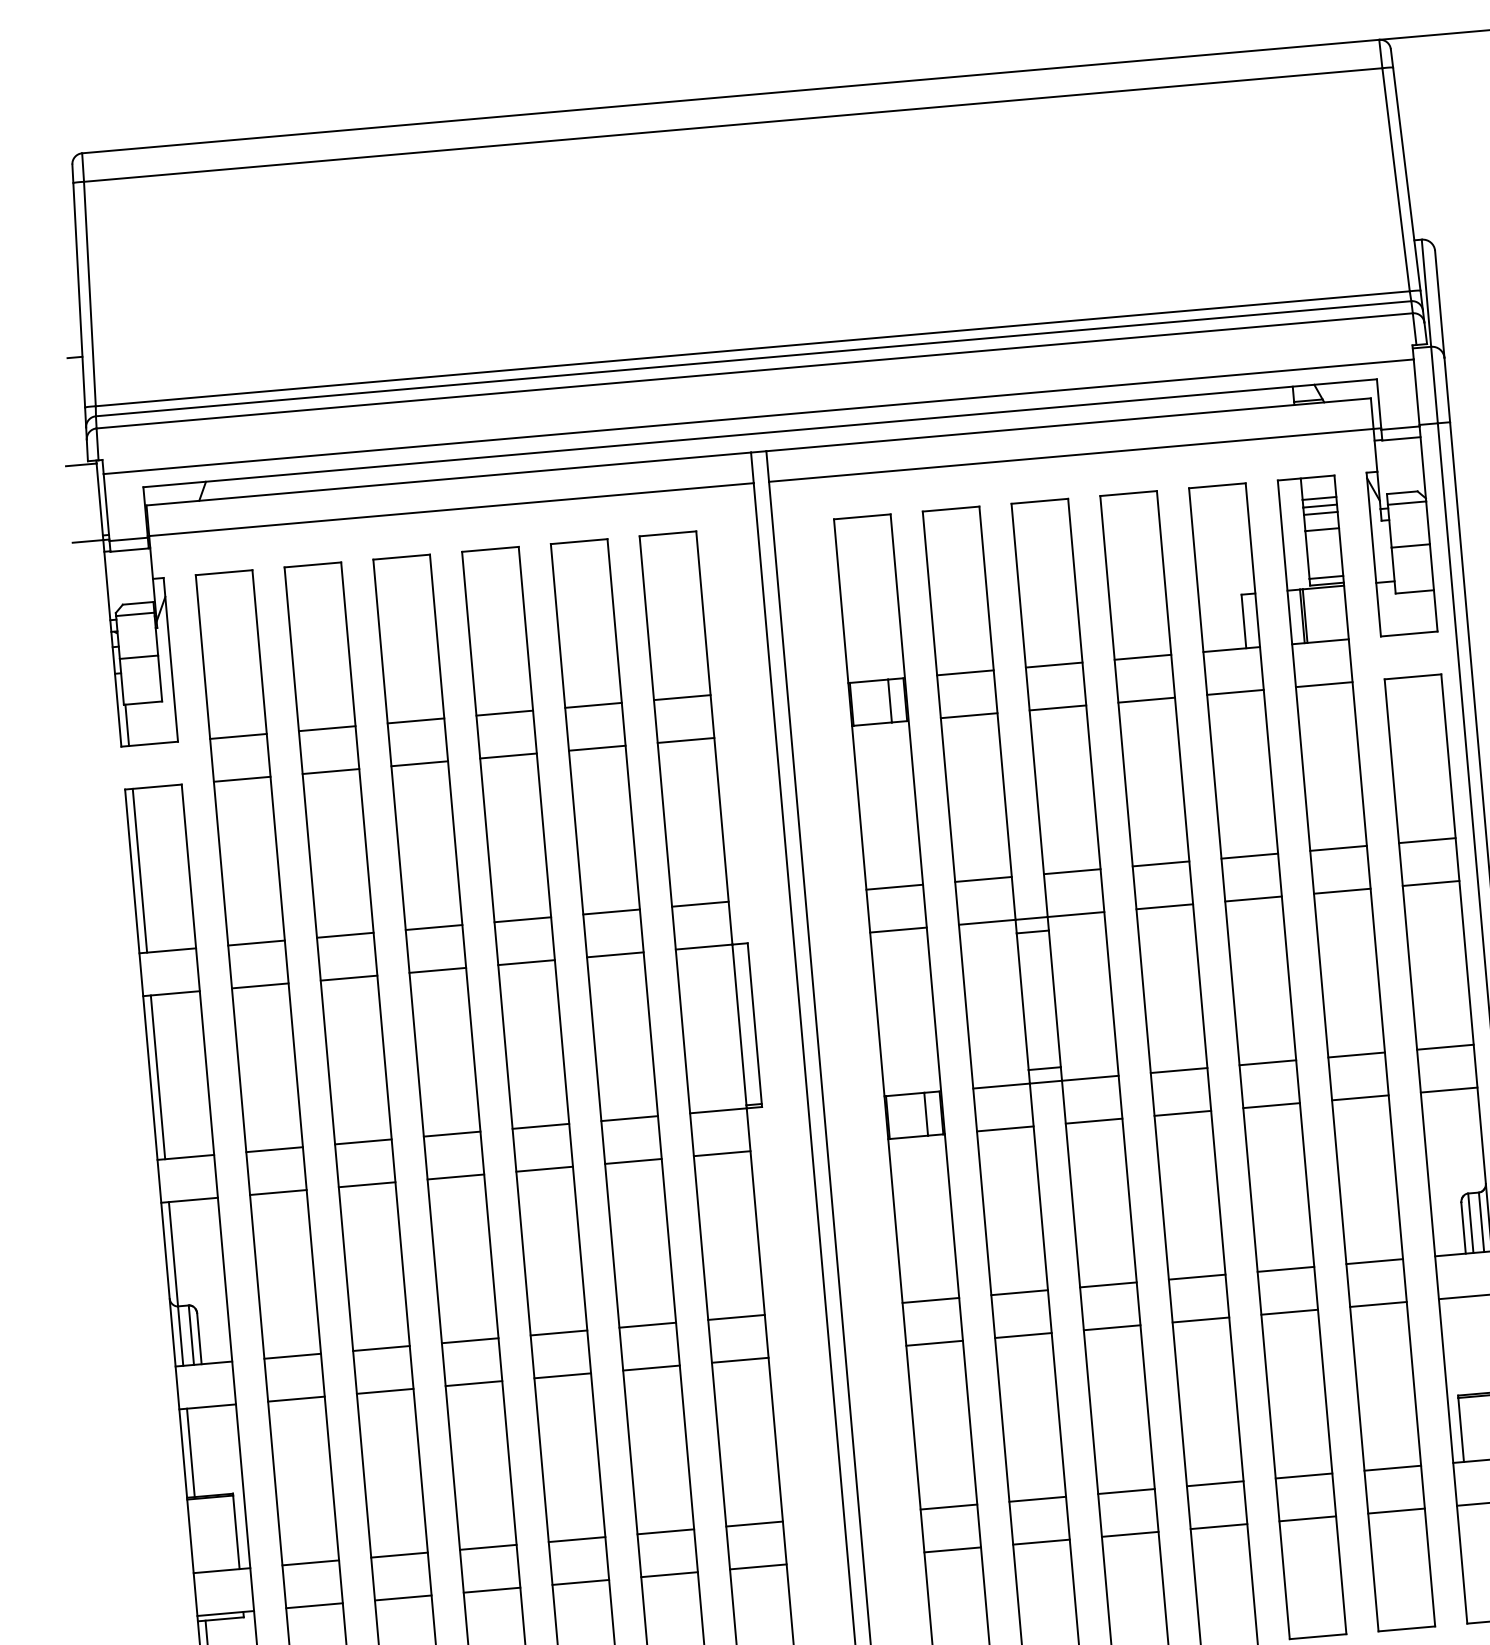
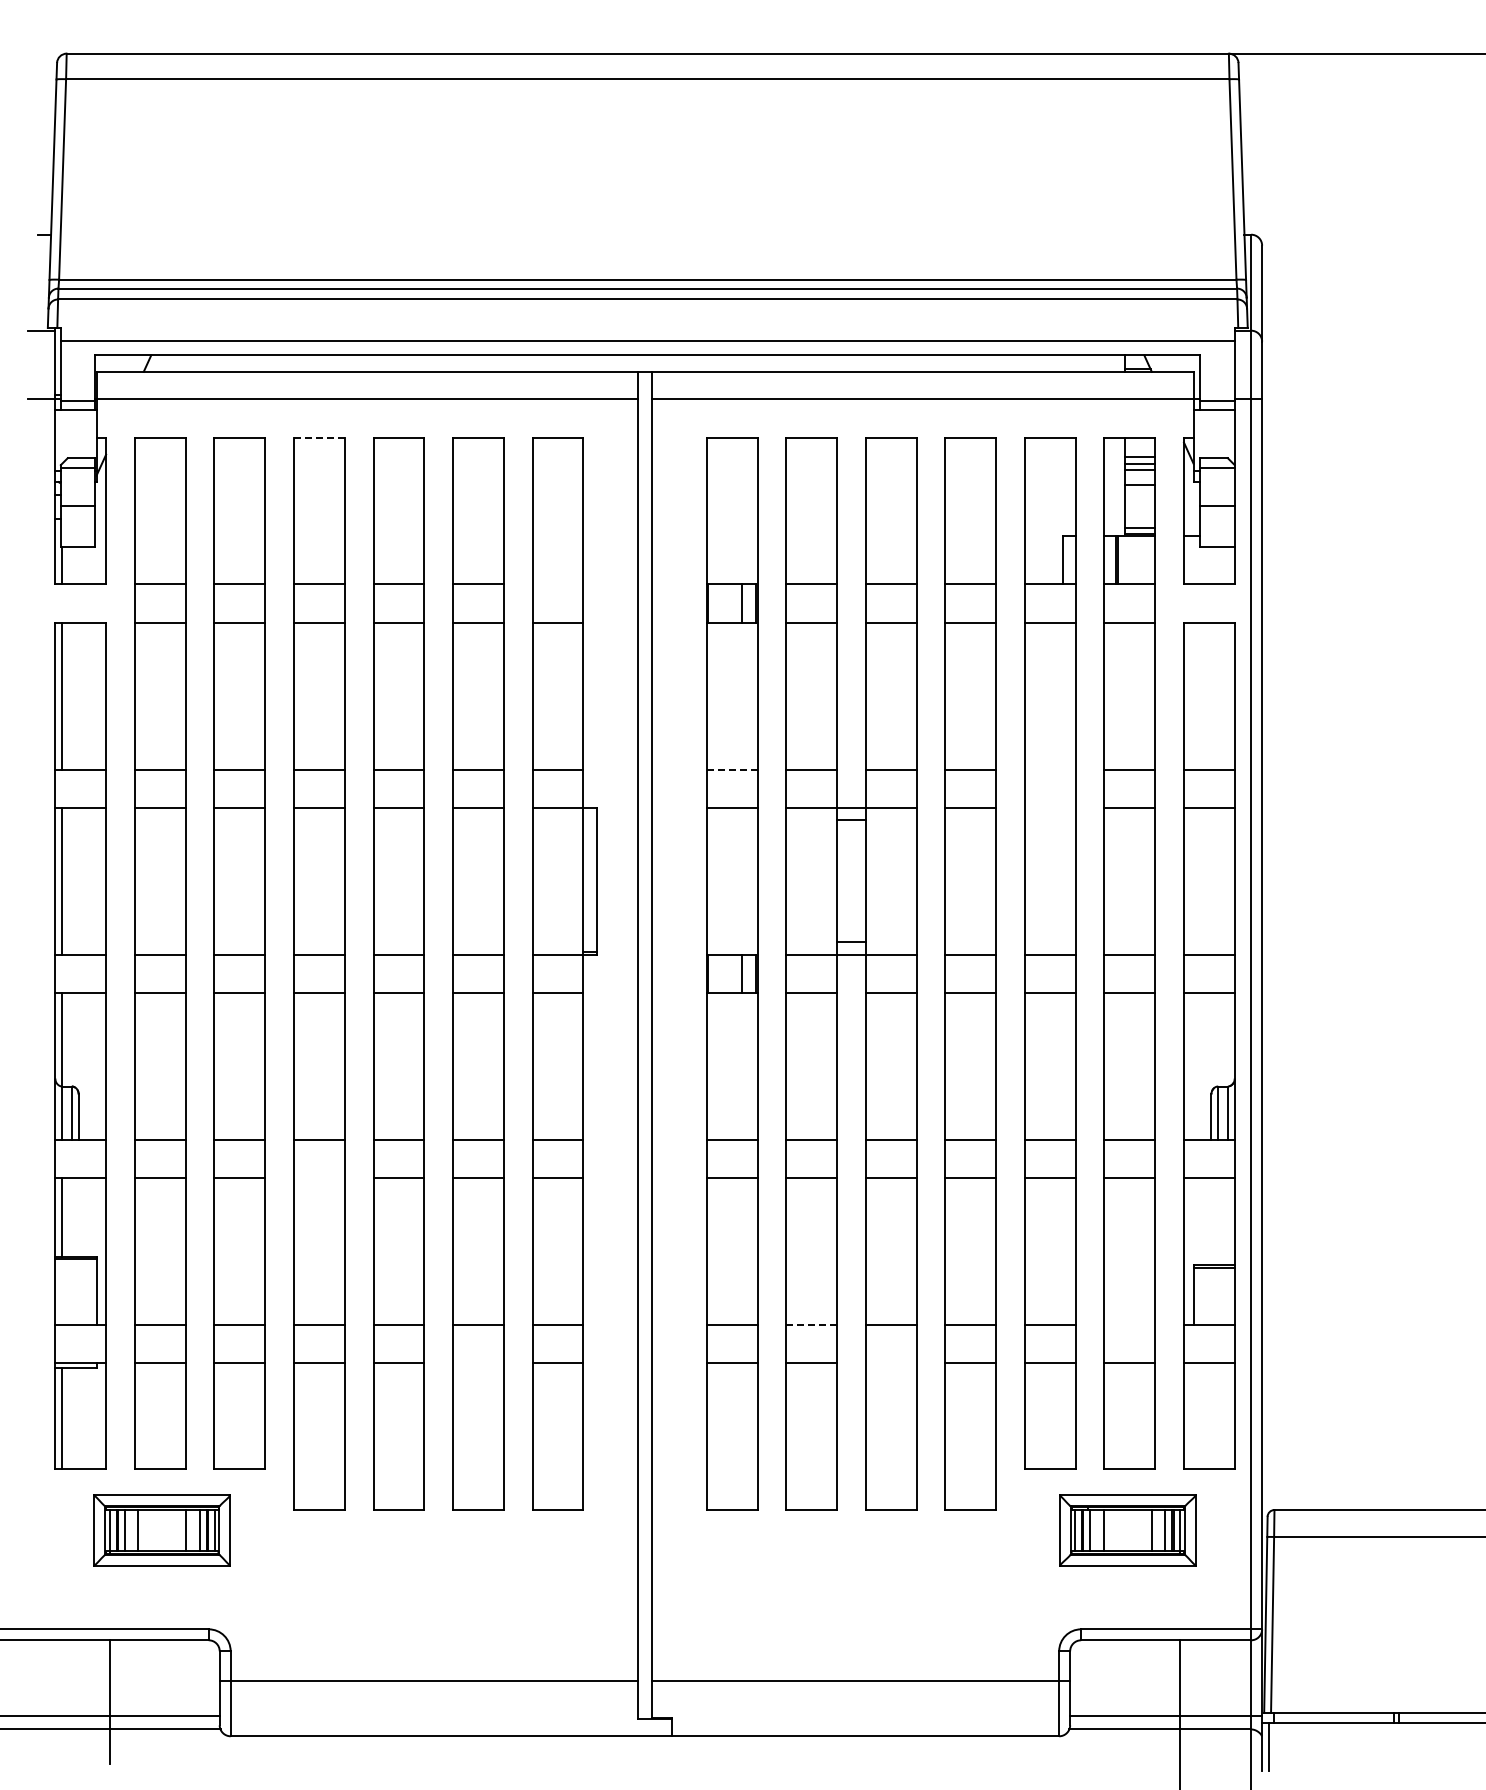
line: (401, 556) -> (319, 437), solid -> dashed
line: (681, 697) -> (557, 584), removed
line: (1248, 856) -> (1049, 769), removed
line: (894, 887) -> (731, 769), solid -> dashed
line: (1252, 898) -> (1049, 807), removed
line: (473, 1384) -> (318, 1178), removed
line: (1392, 1467) -> (1129, 1324), removed
line: (1037, 1498) -> (811, 1324), solid -> dashed
line: (1129, 1534) -> (890, 1363), removed
line: (669, 1574) -> (478, 1363), removed

